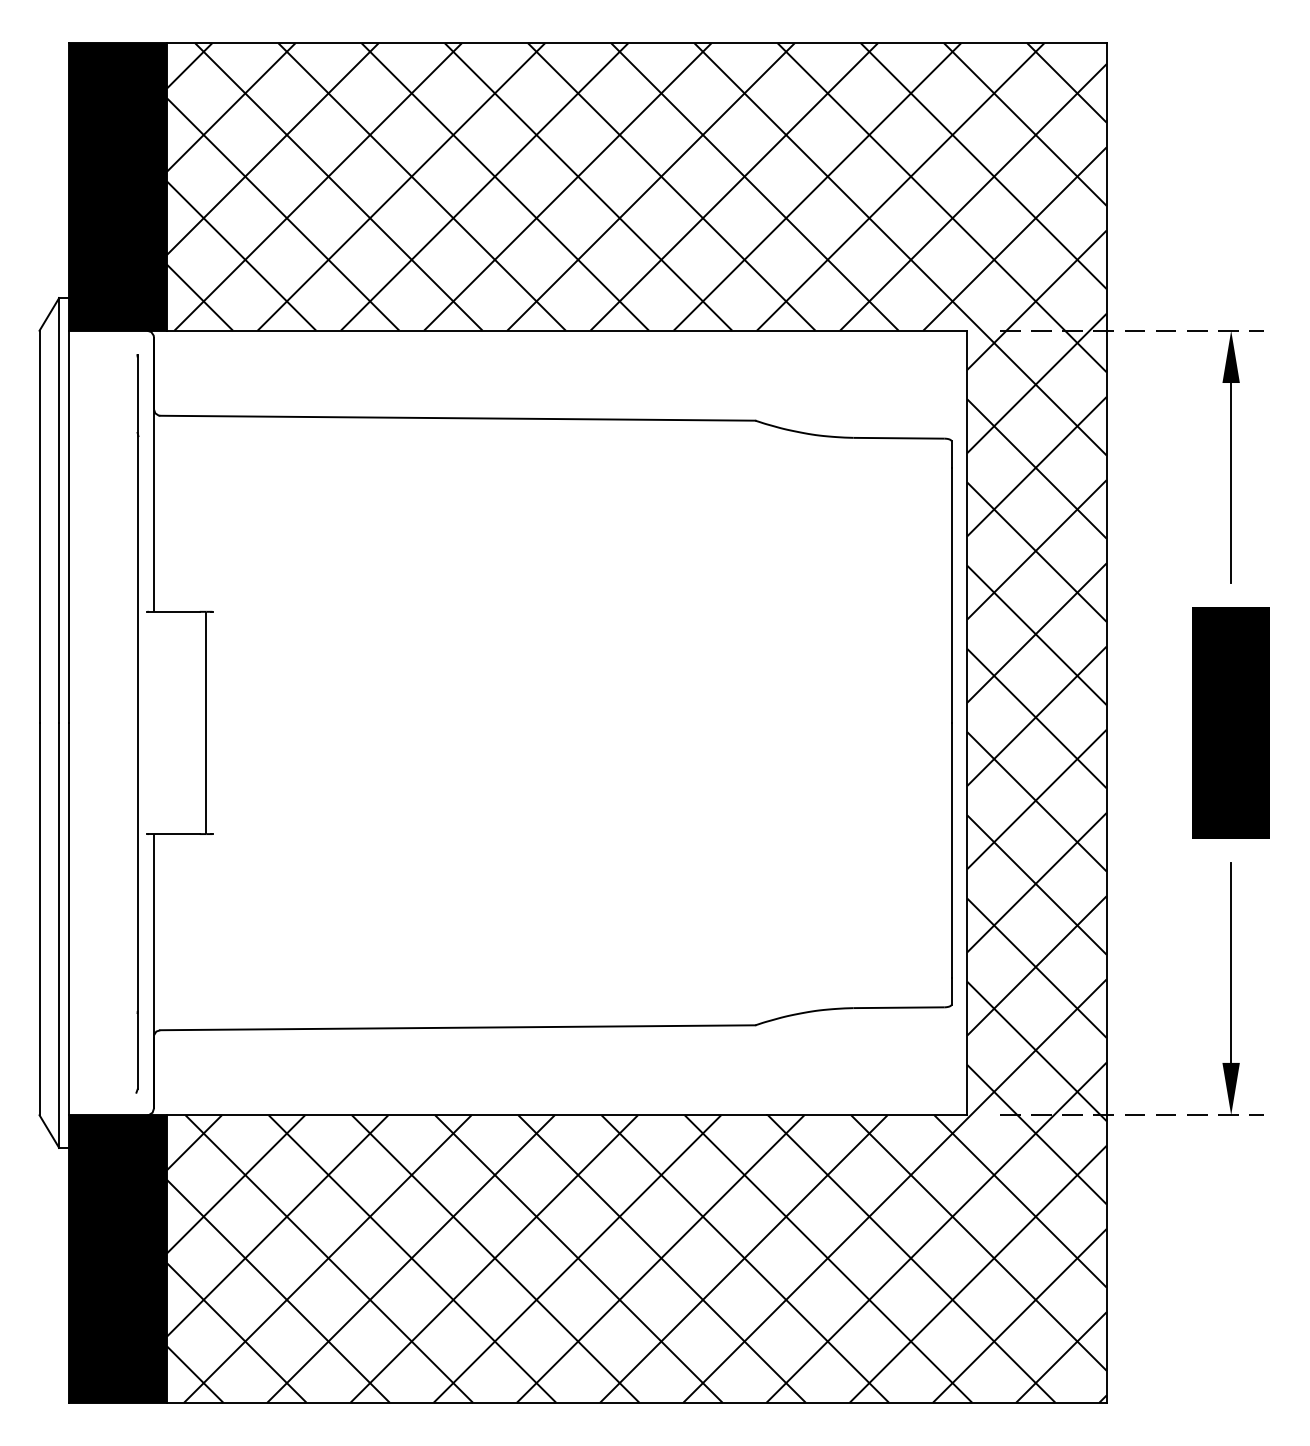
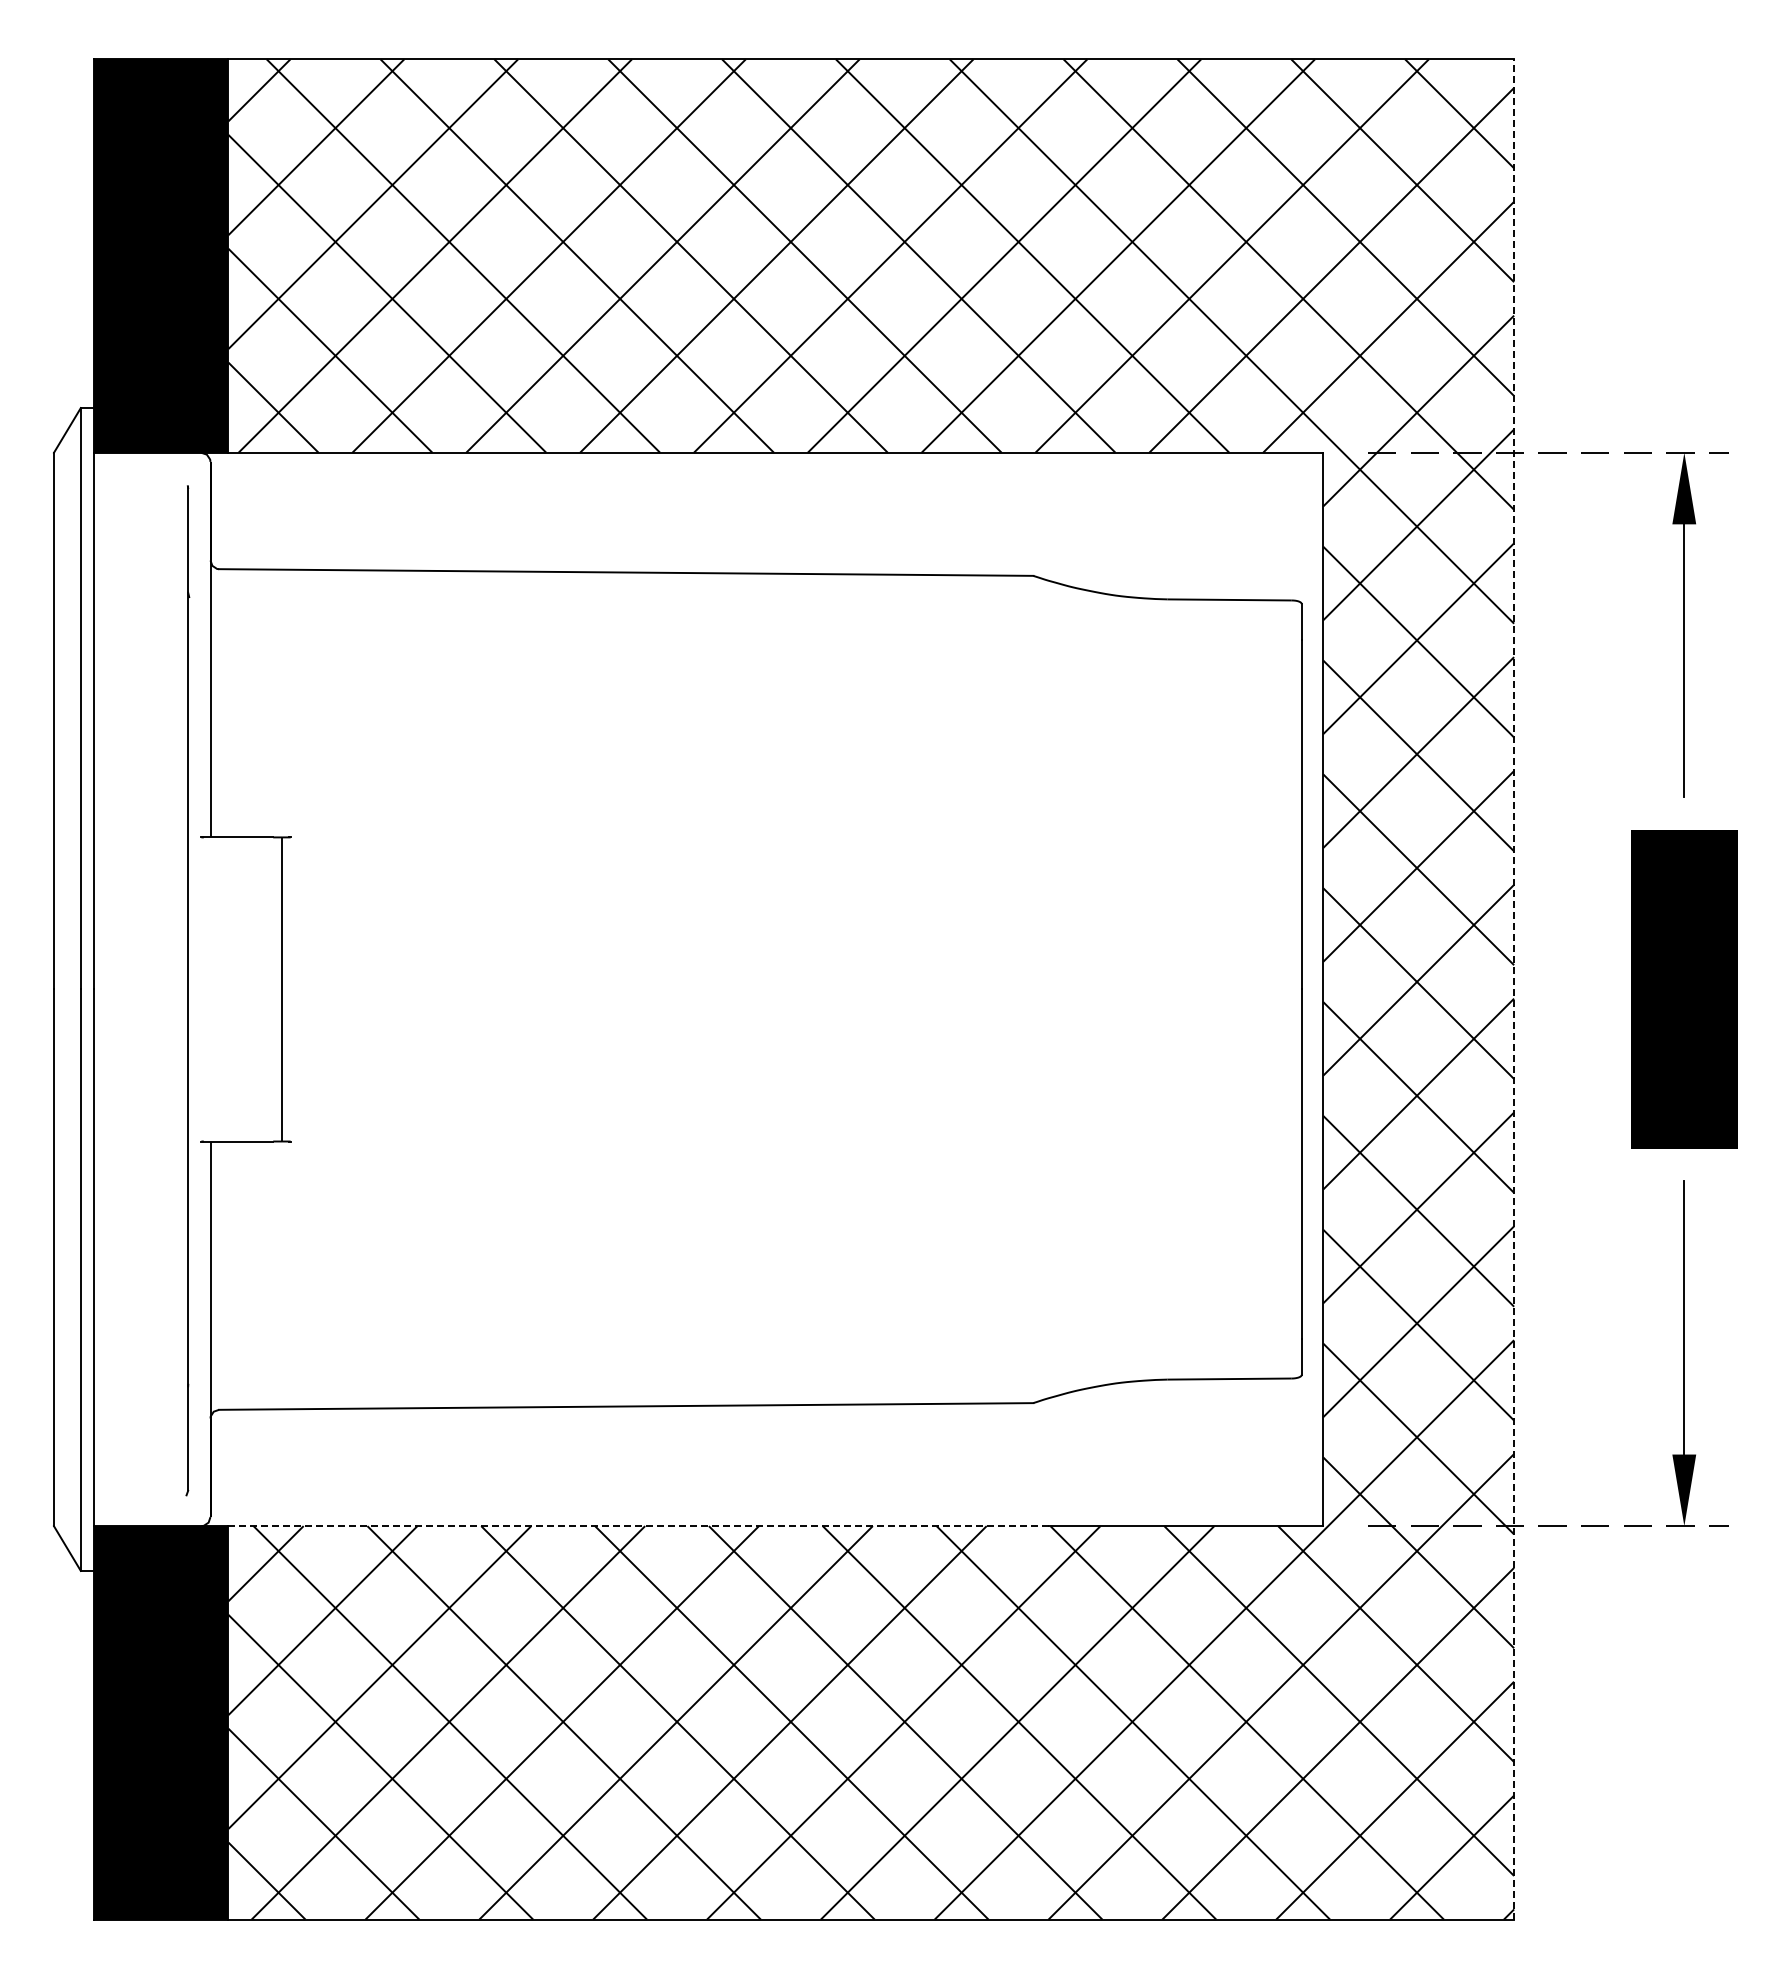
line: (1107, 723) -> (1514, 989), solid -> dashed
line: (466, 1115) -> (638, 1526), solid -> dashed

